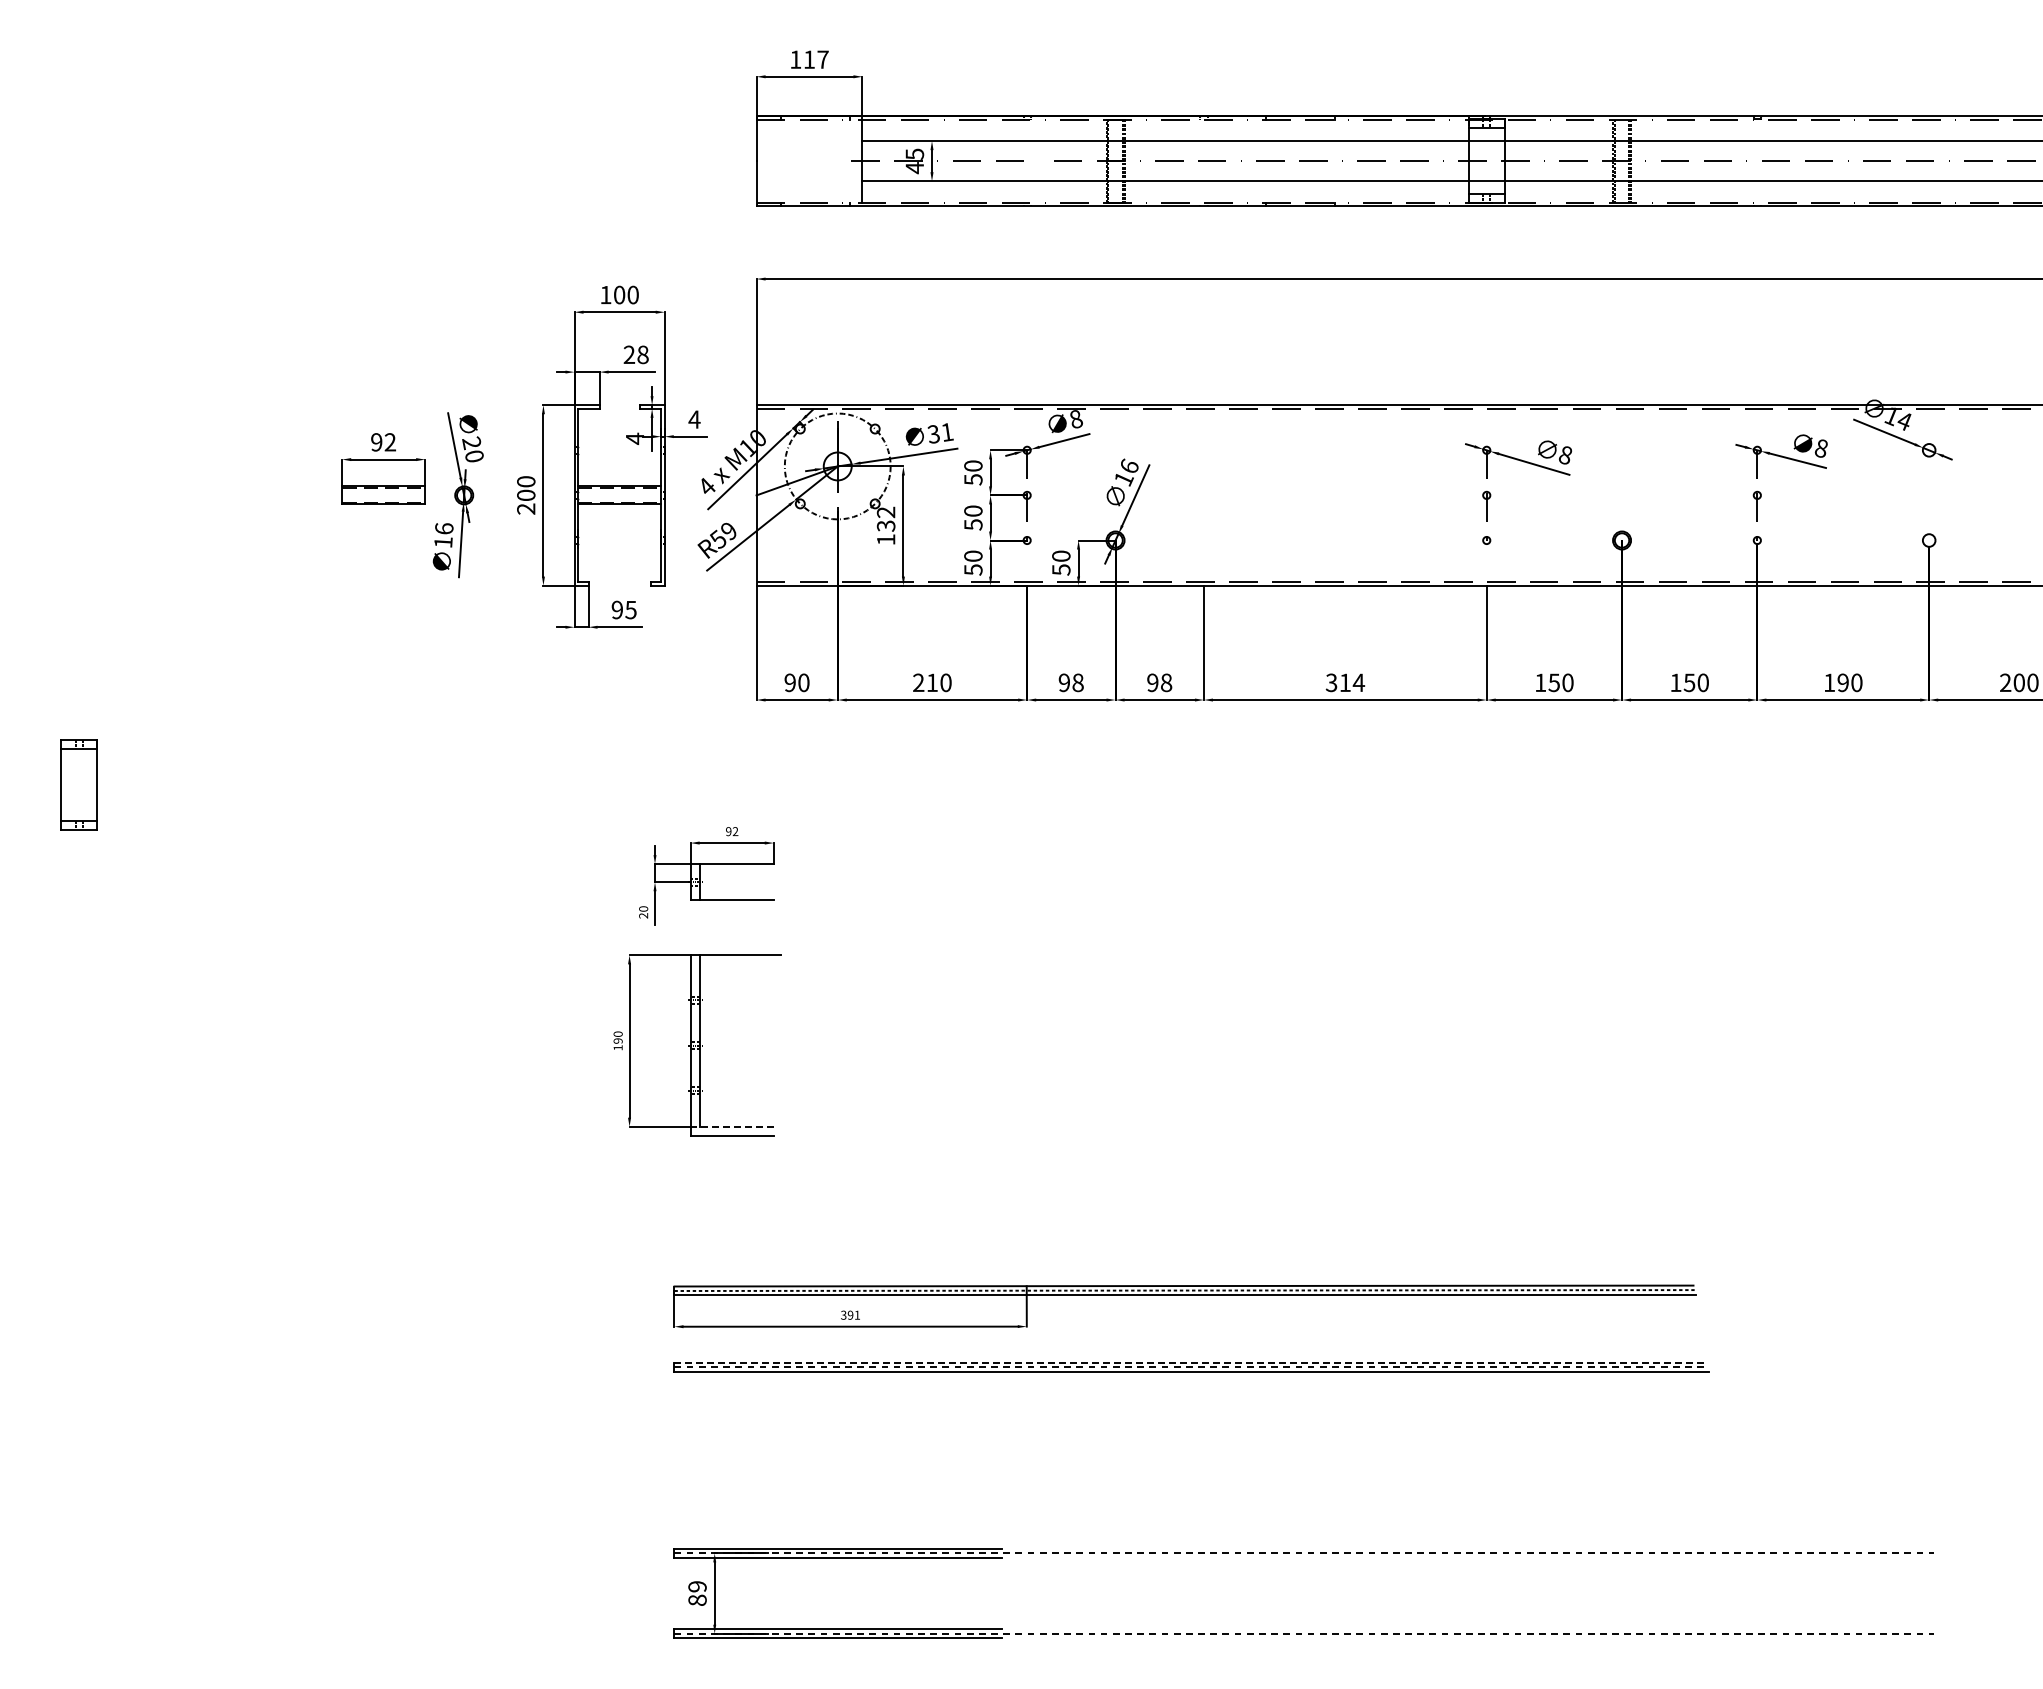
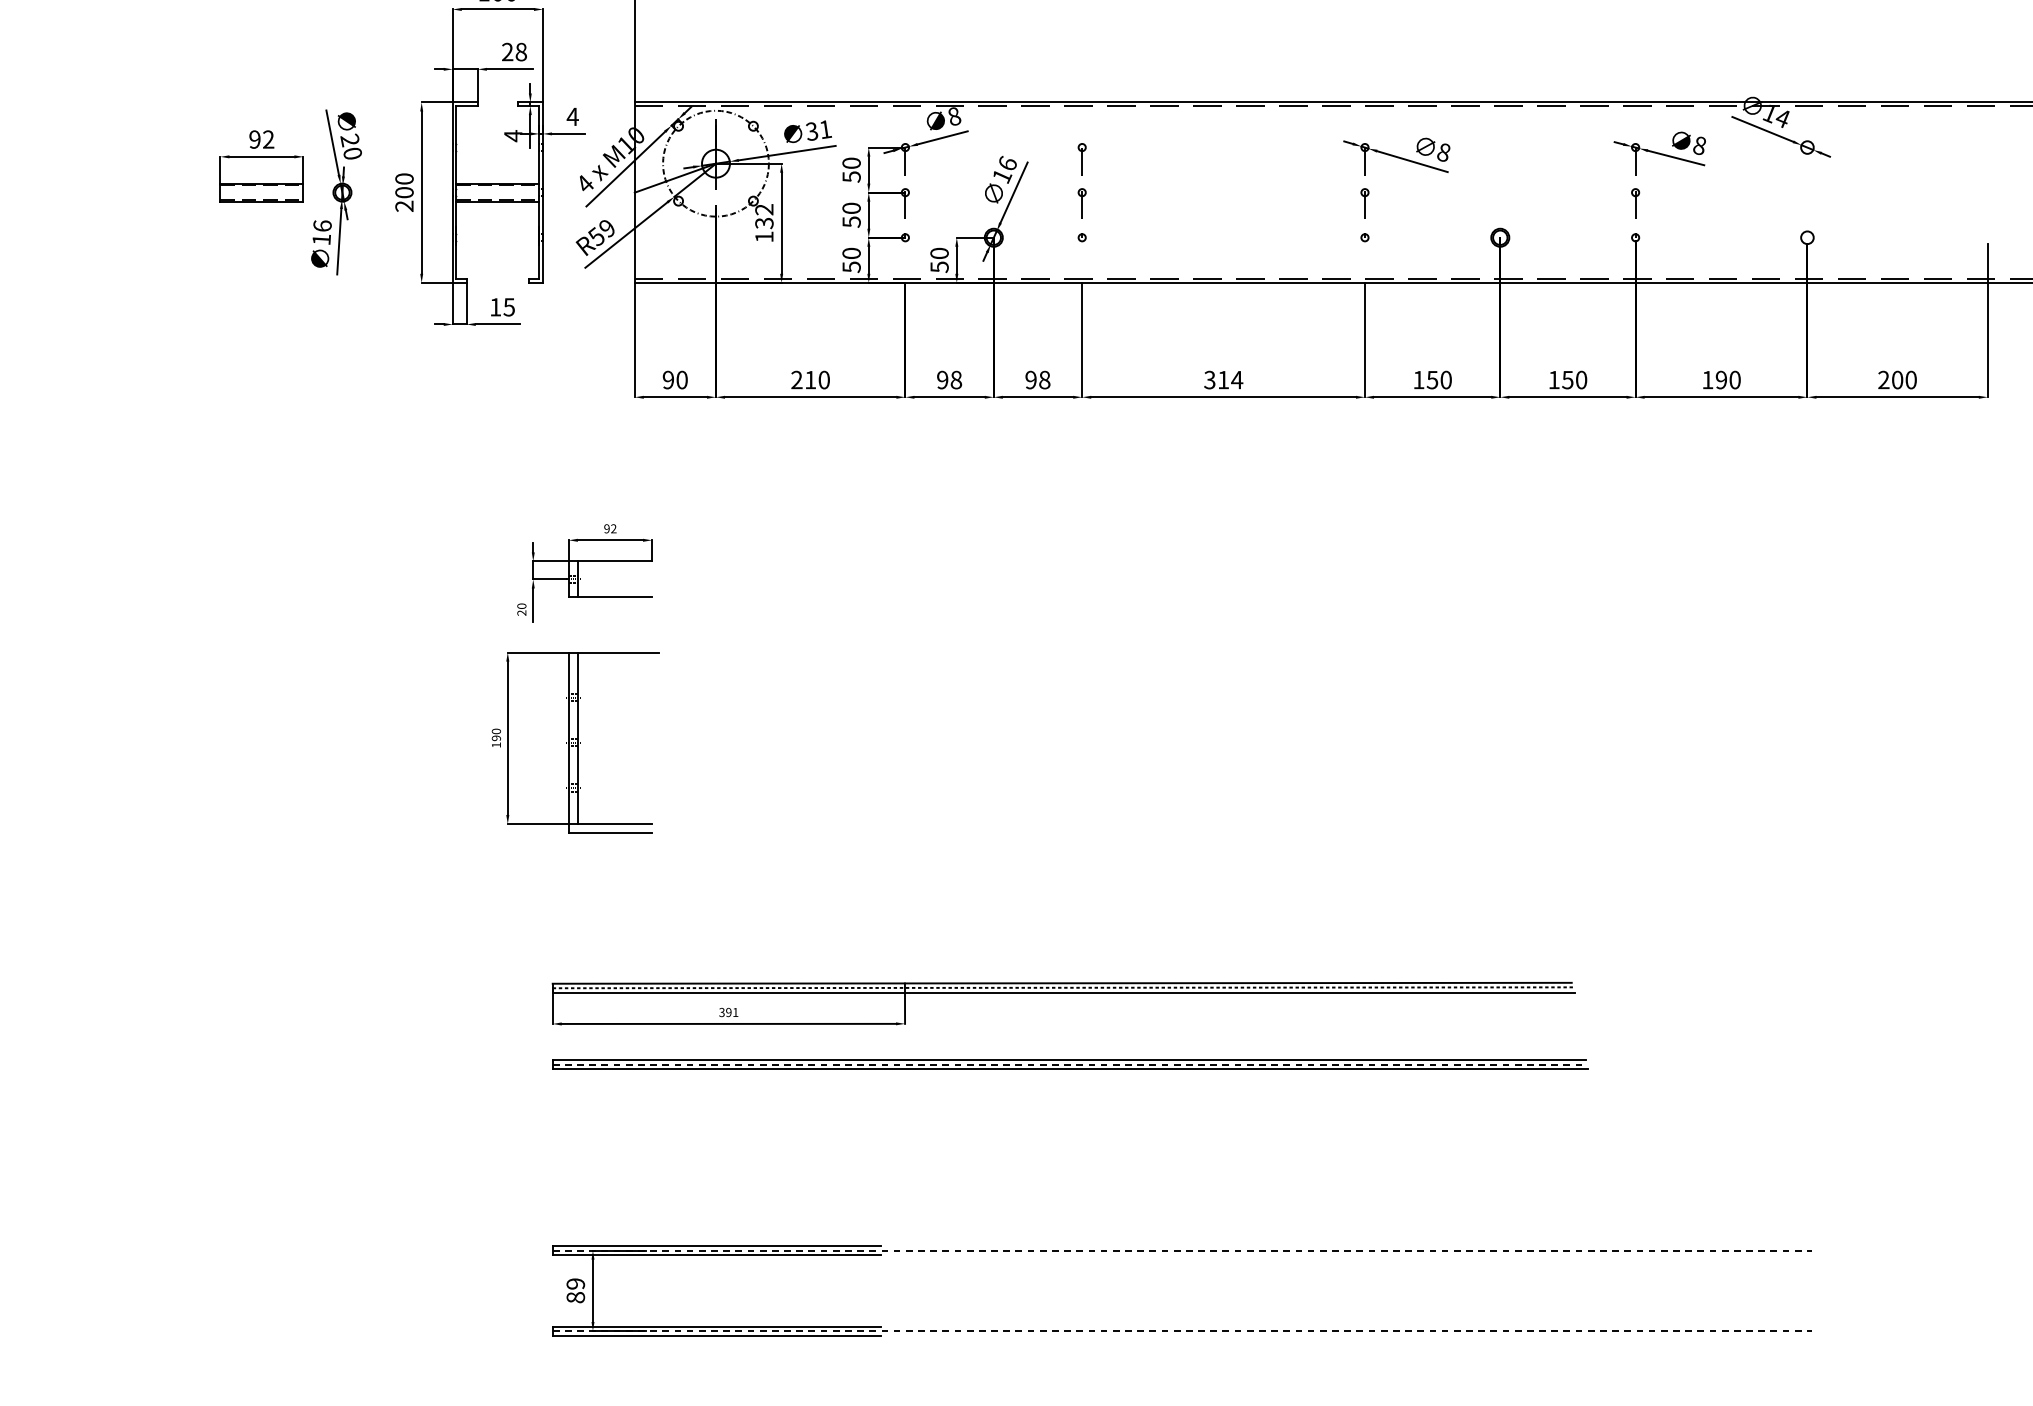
part: (1203, 494) -> (1081, 191), added
text: (616, 609) -> (494, 306), 95 -> 15
line: (732, 1126) -> (610, 823), dashed -> solid
line: (1191, 1362) -> (1069, 1059), dashed -> solid

